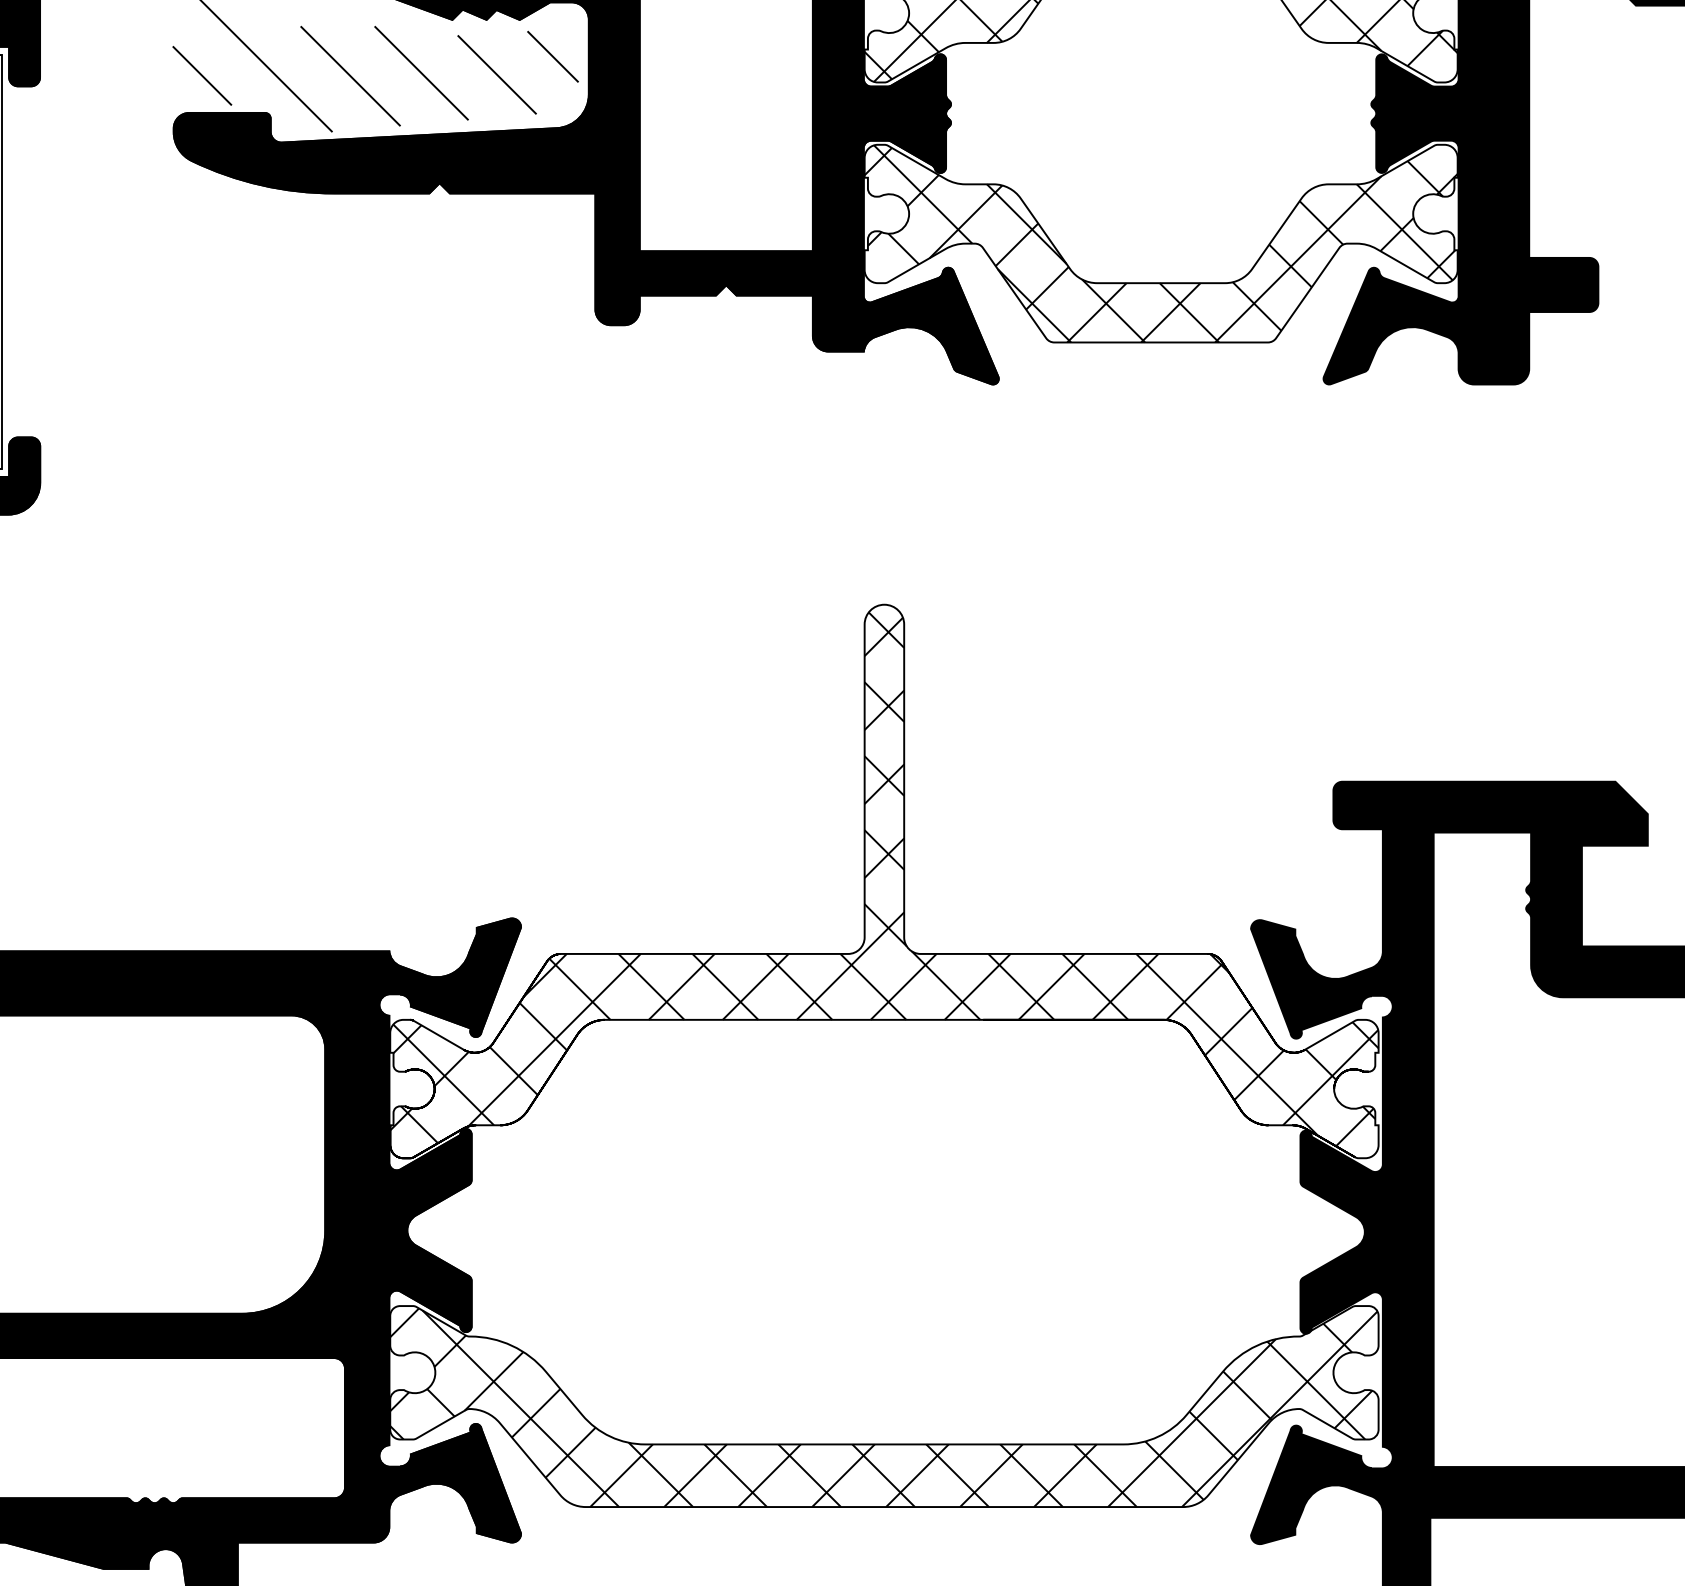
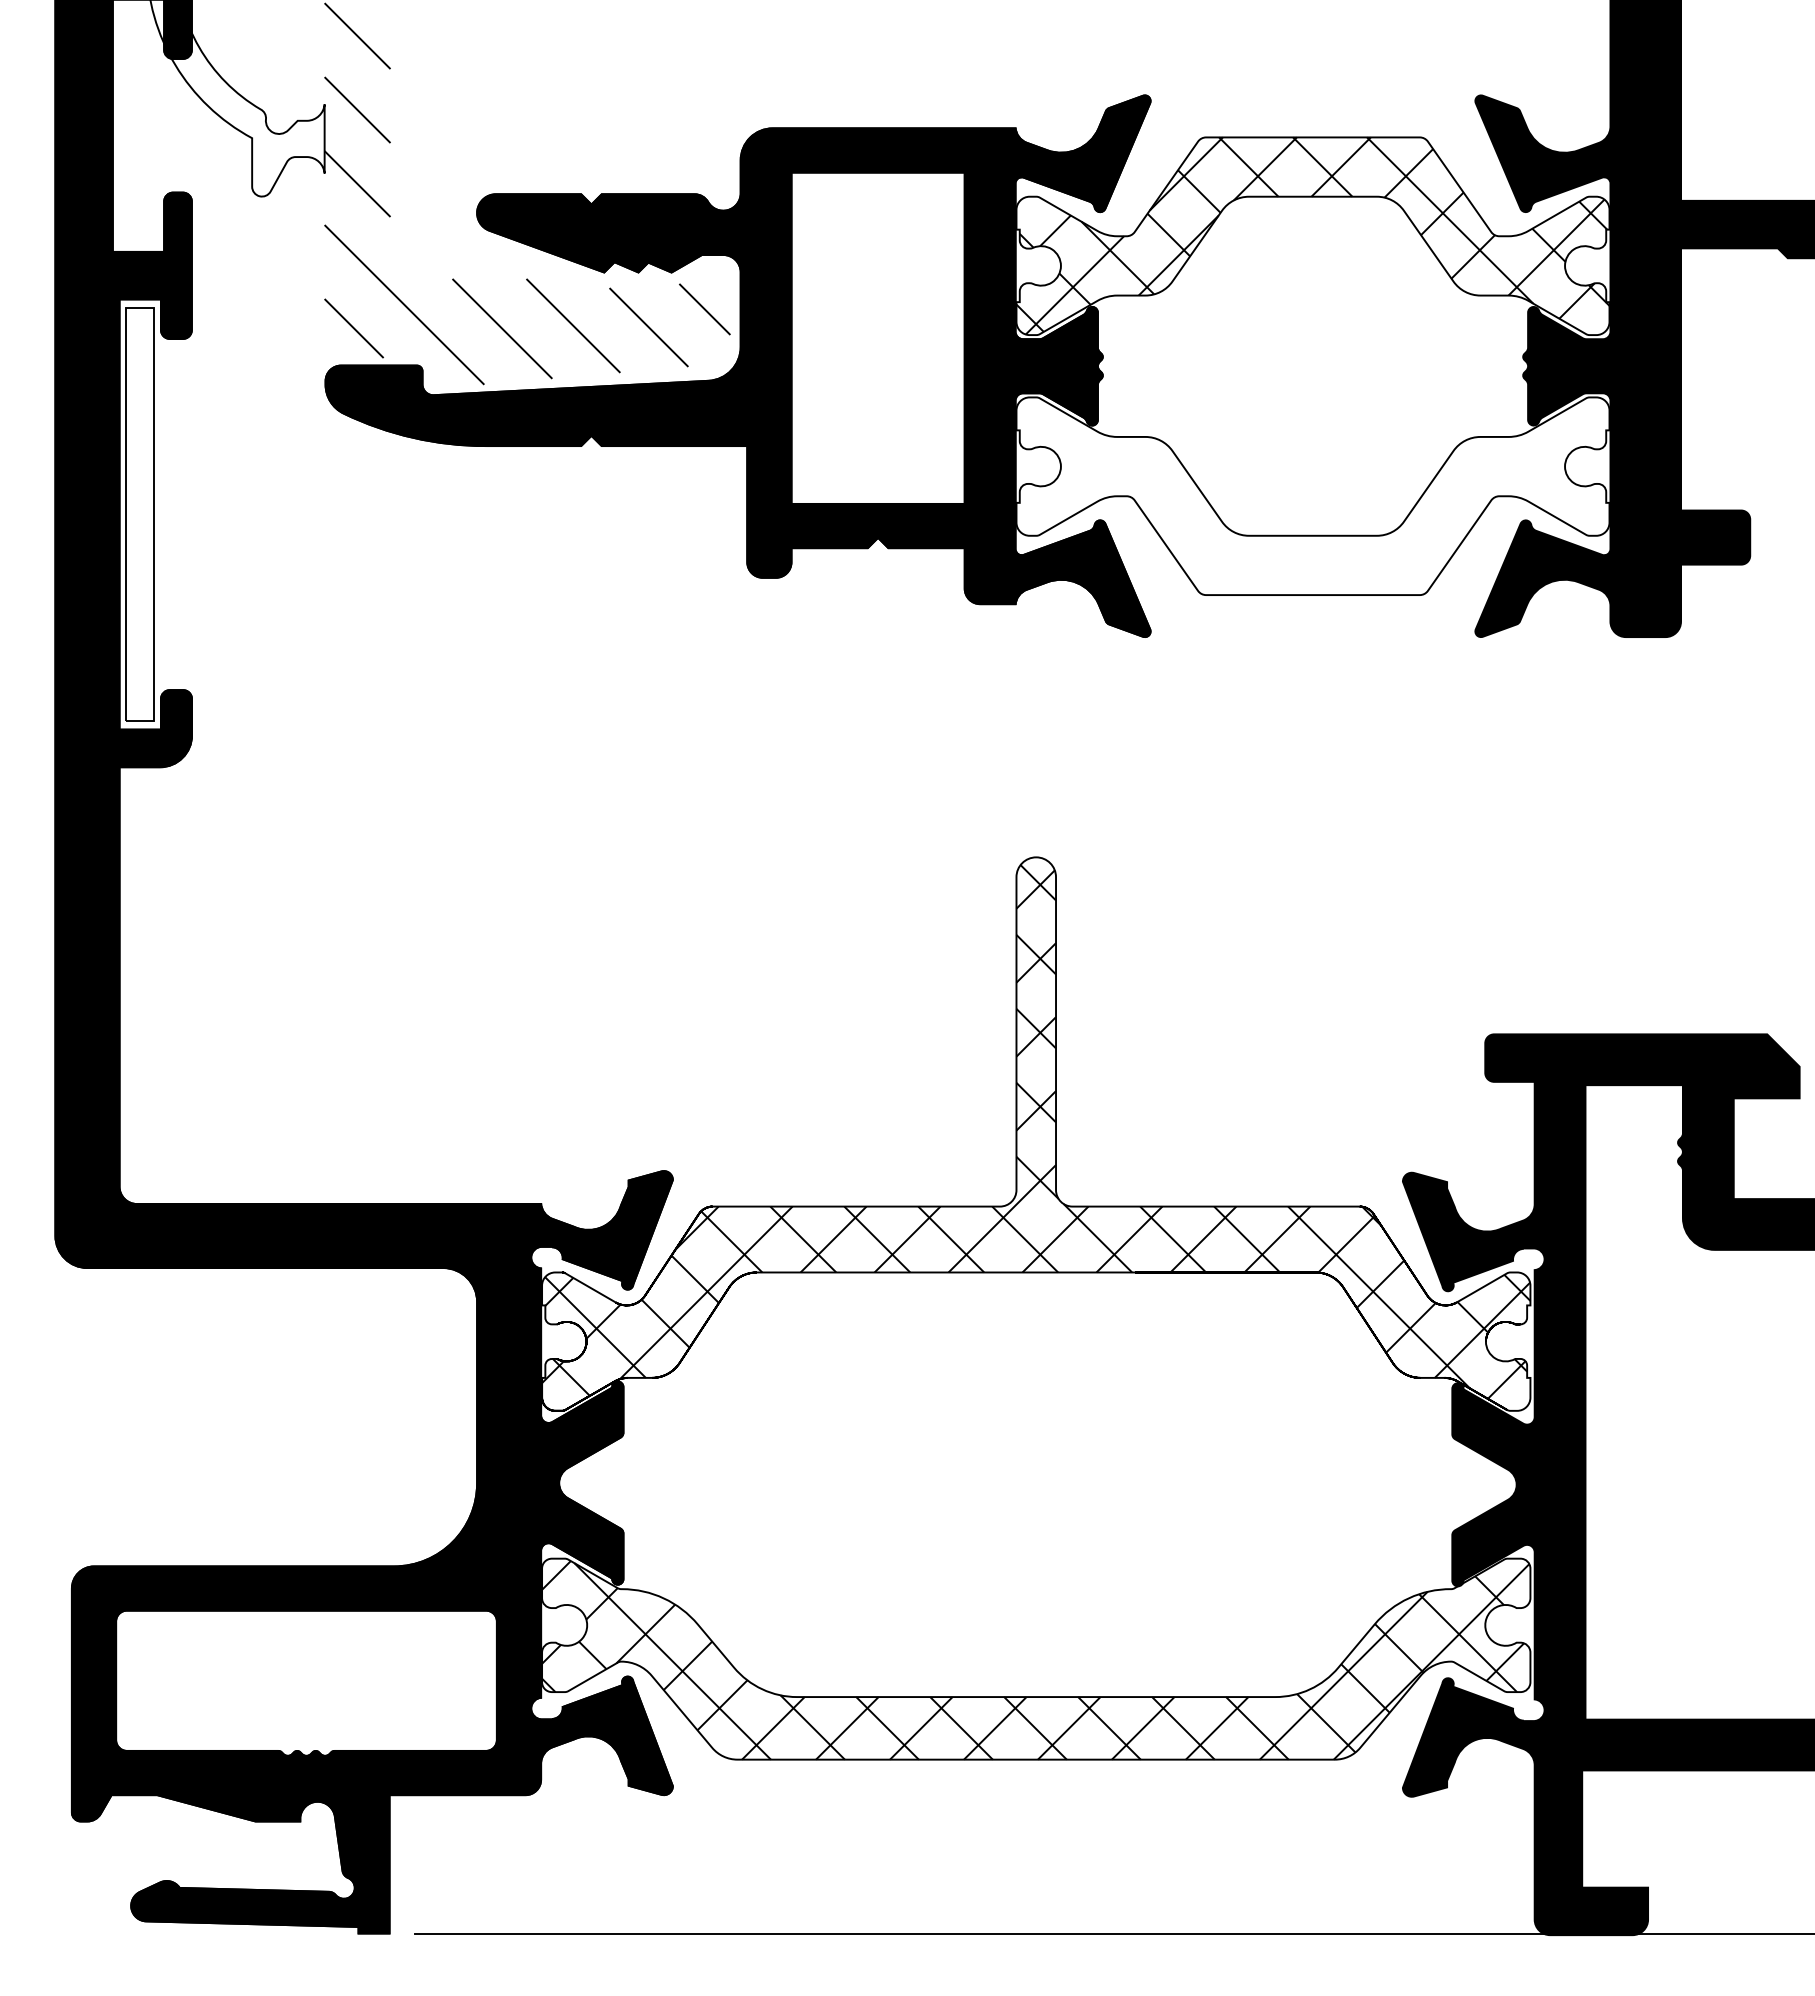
hatch: (1160, 243) -> (1312, 496), removed

